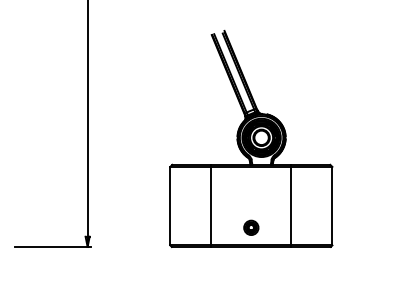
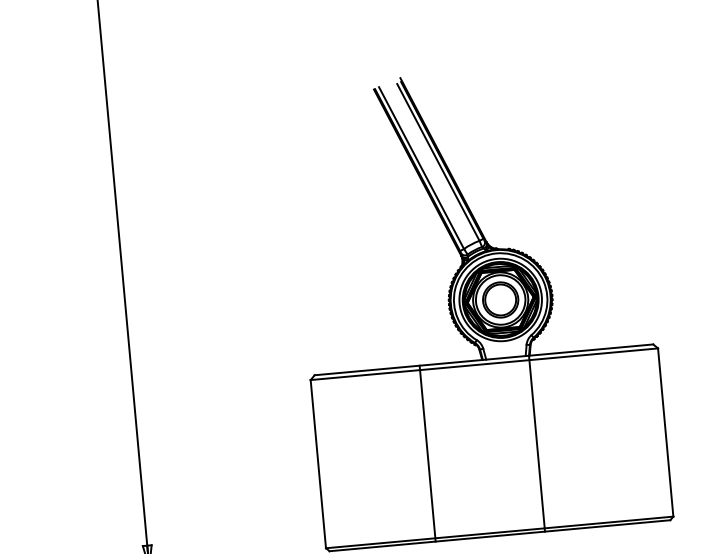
line: (211, 205) -> (427, 452), moved
line: (291, 205) -> (537, 442), moved
part: (251, 227) -> (496, 494), removed

